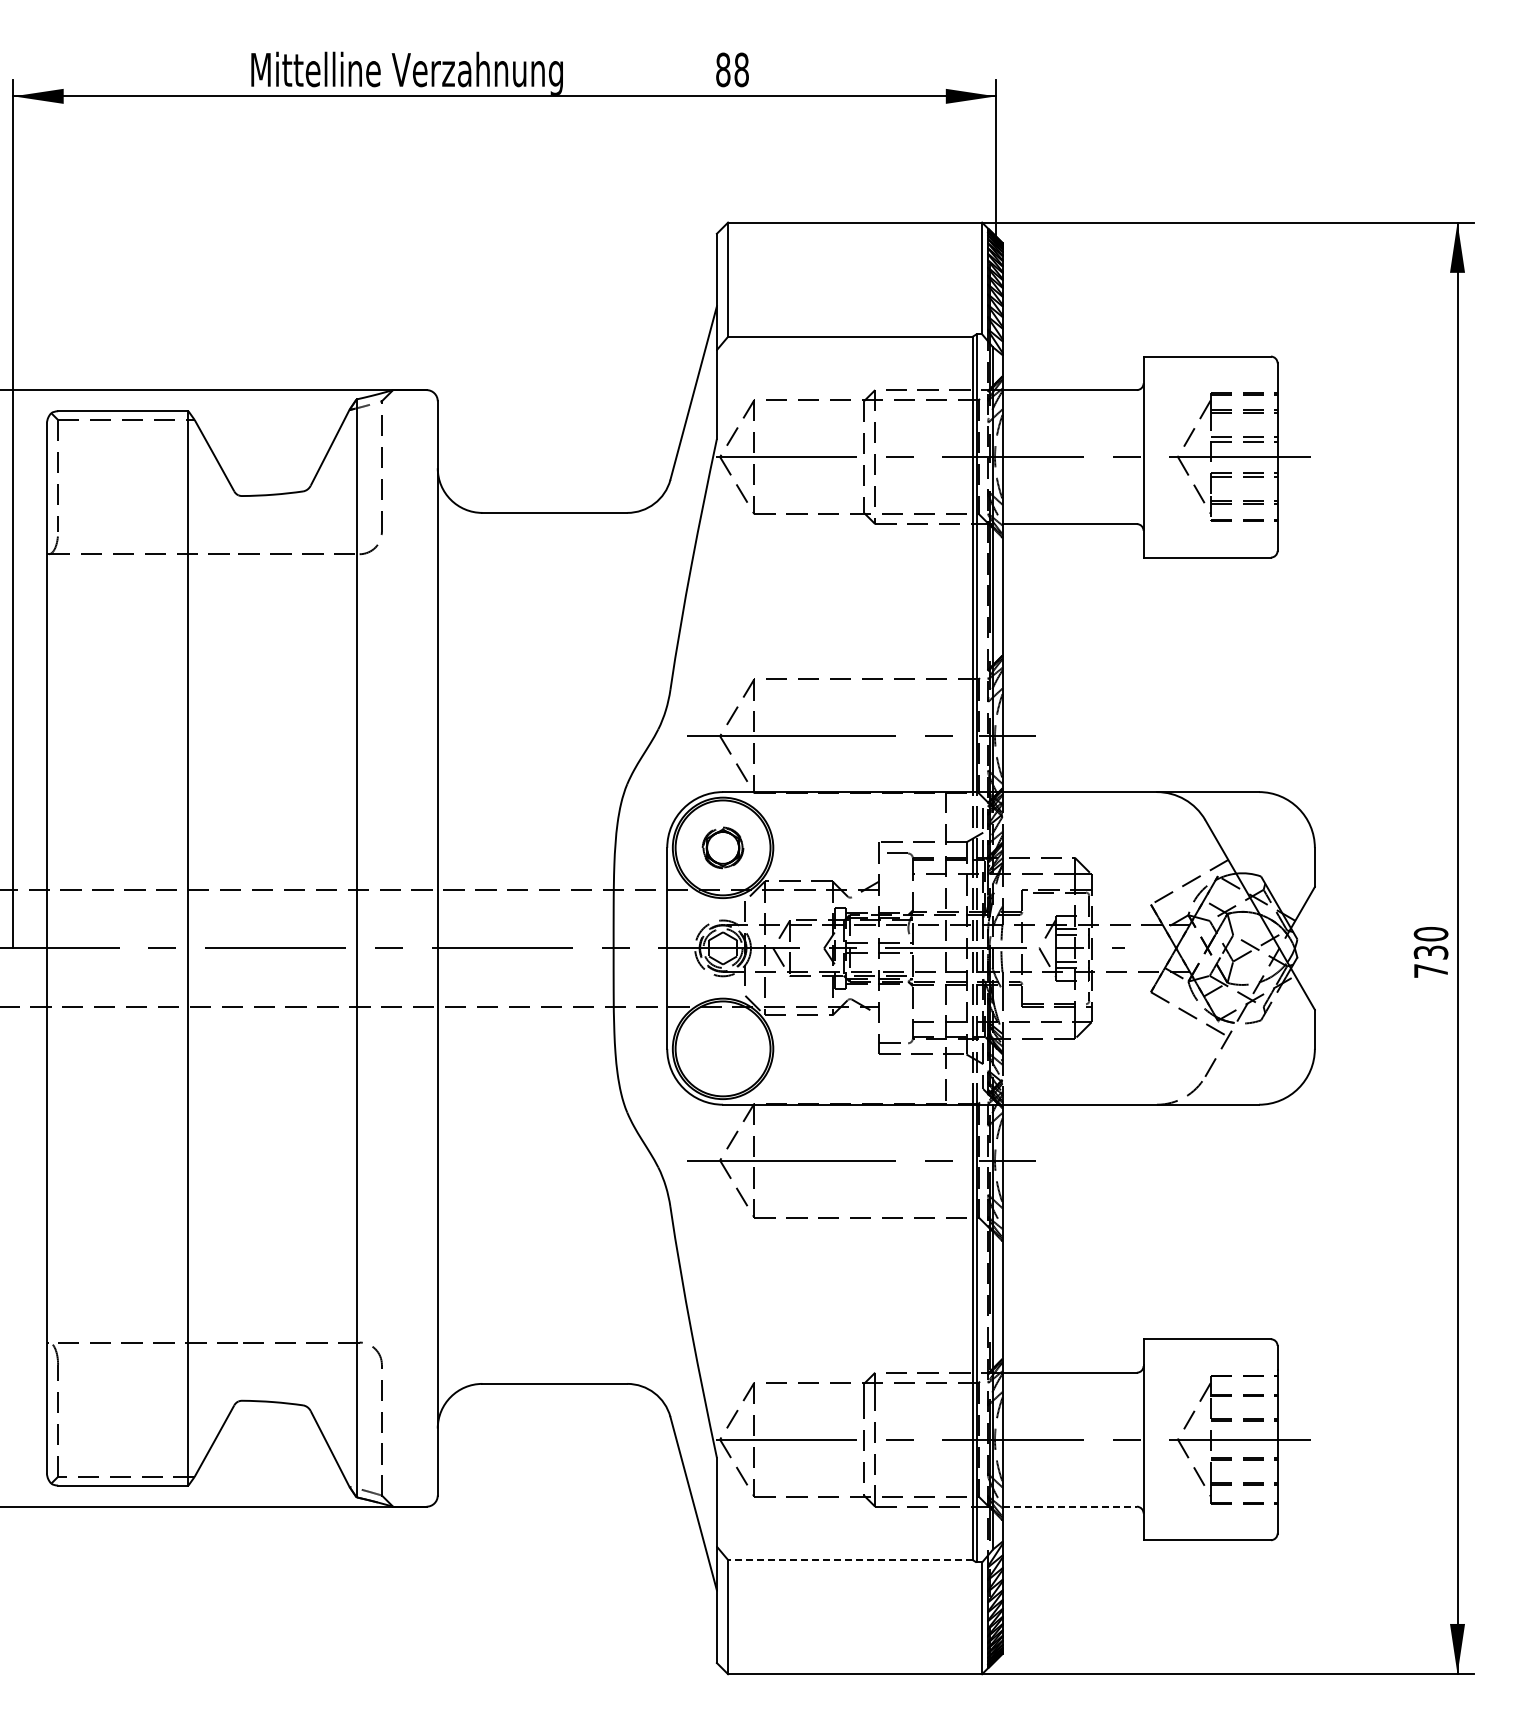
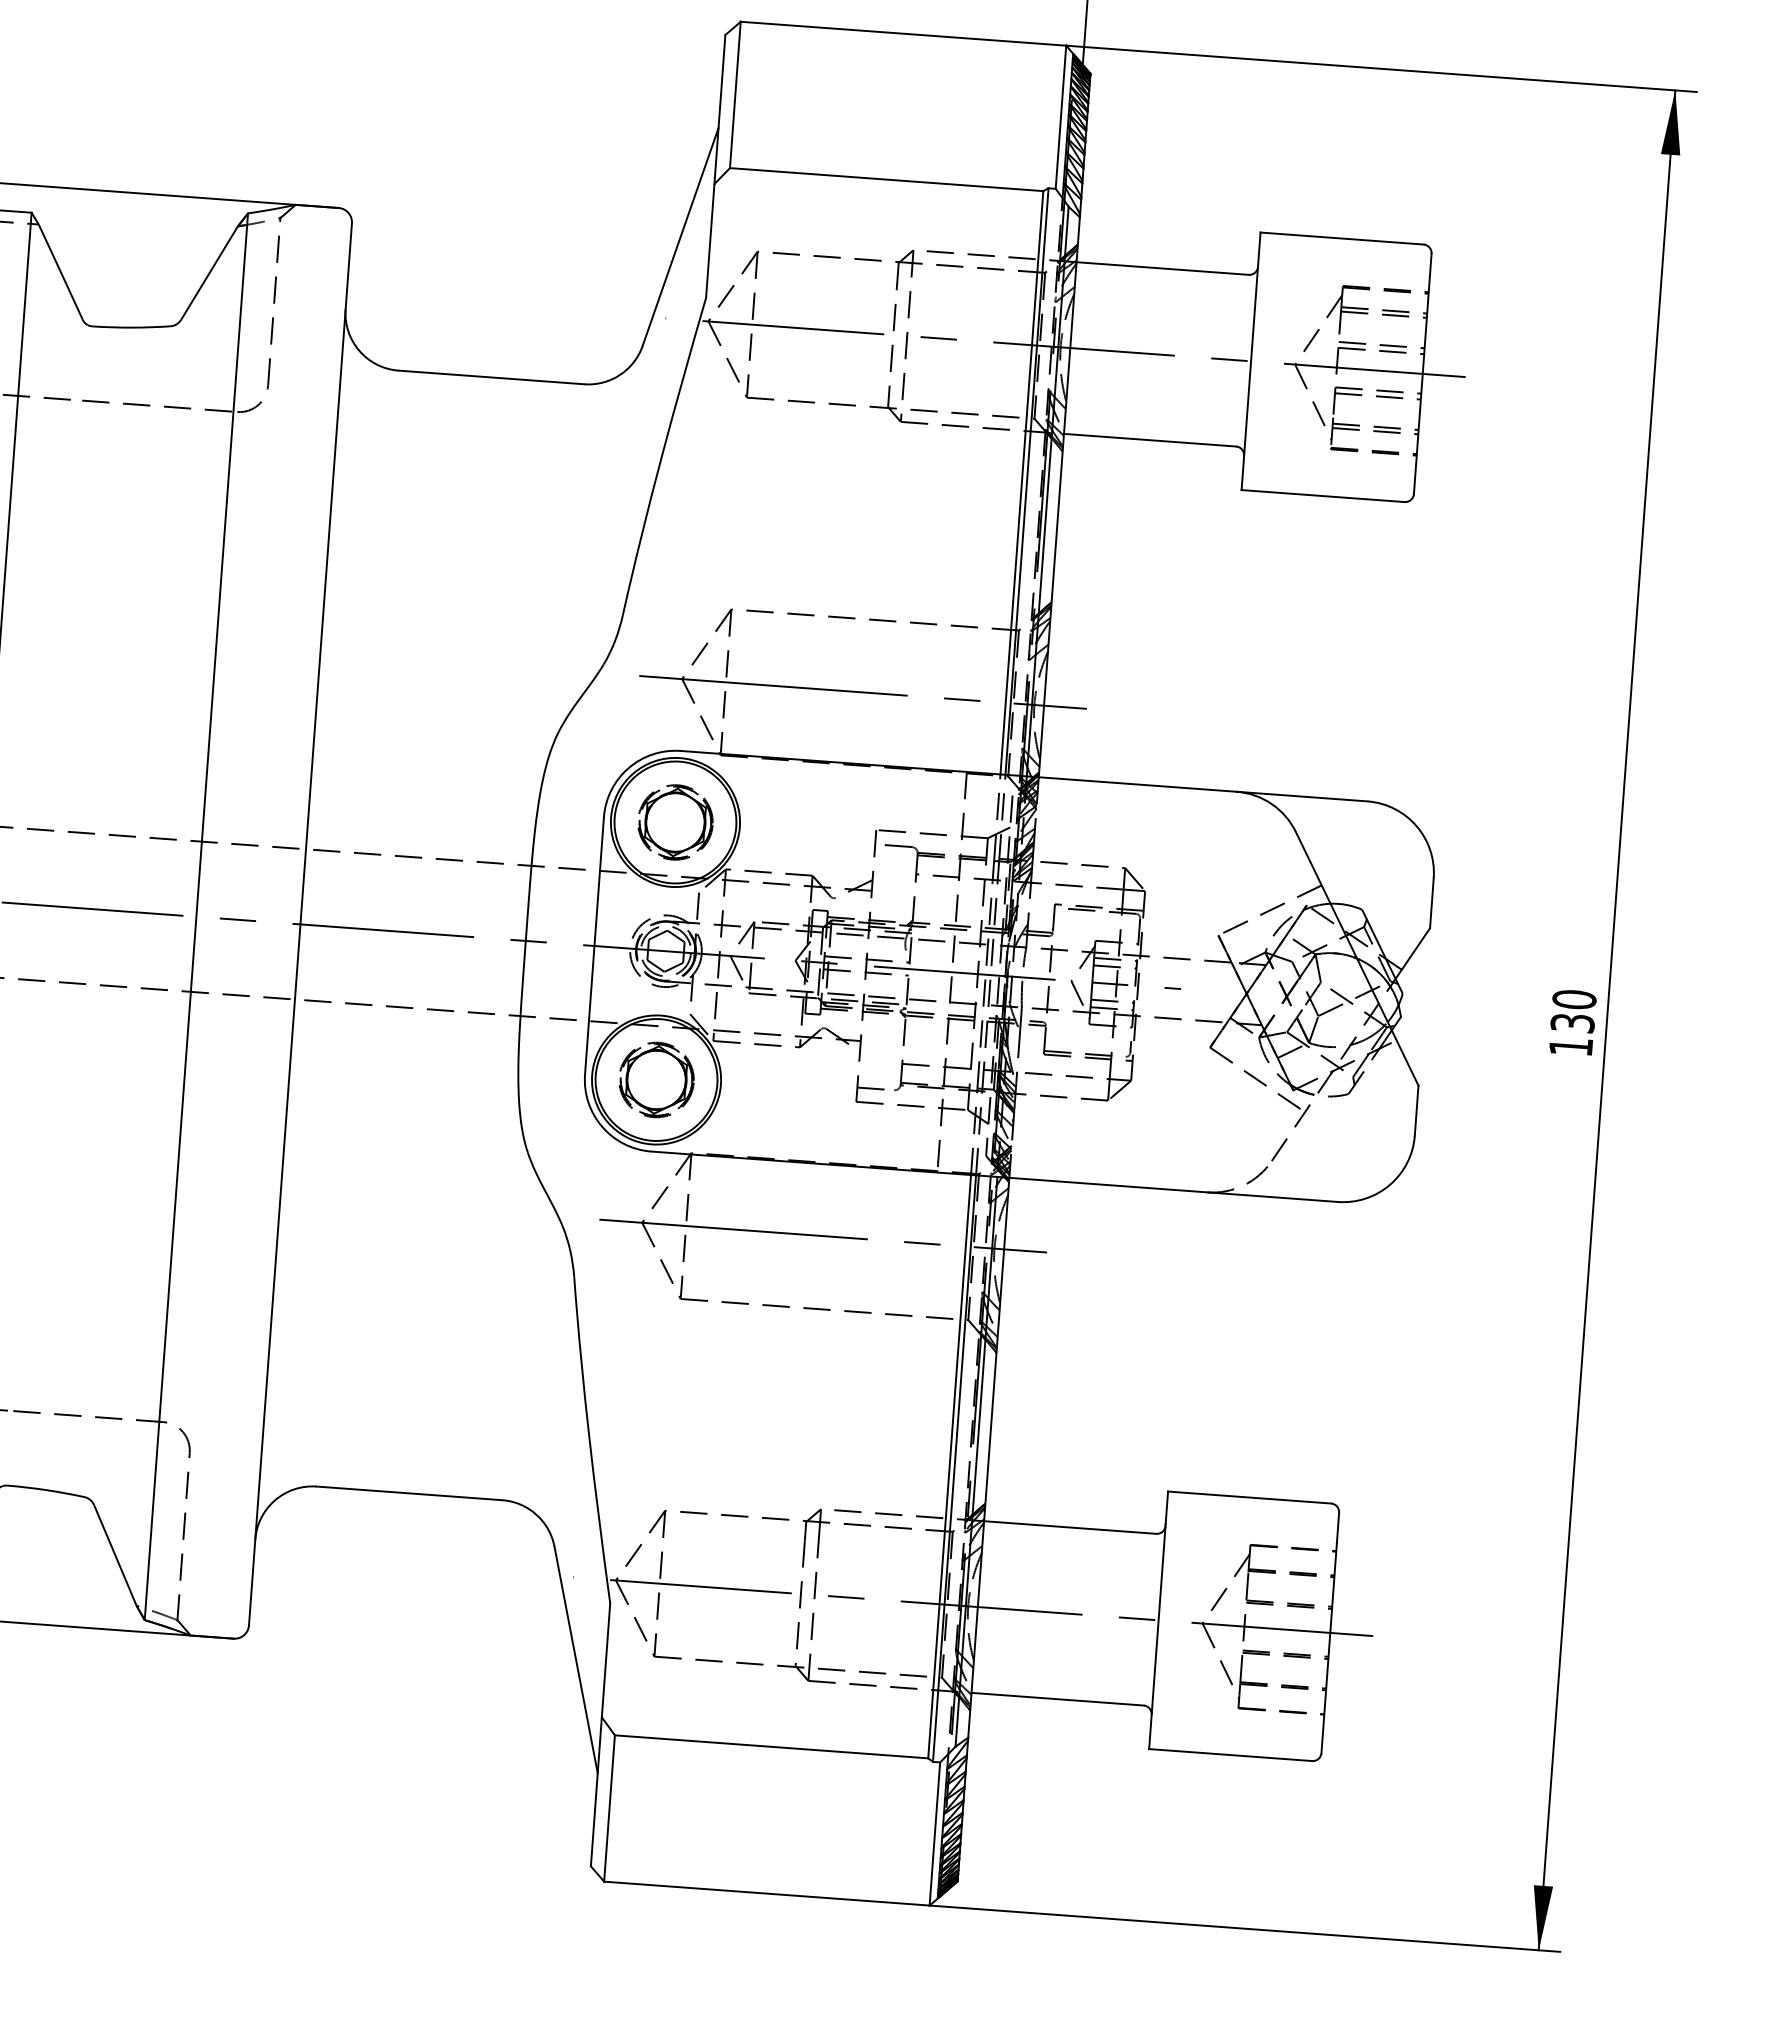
part: (722, 847) -> (674, 821), size x1.43
text: (1430, 970) -> (1570, 1046), 730 -> 130
part: (722, 1048) -> (655, 1079), added
line: (1070, 1506) -> (1058, 1698), dashed -> solid
line: (849, 1560) -> (770, 1747), dashed -> solid

